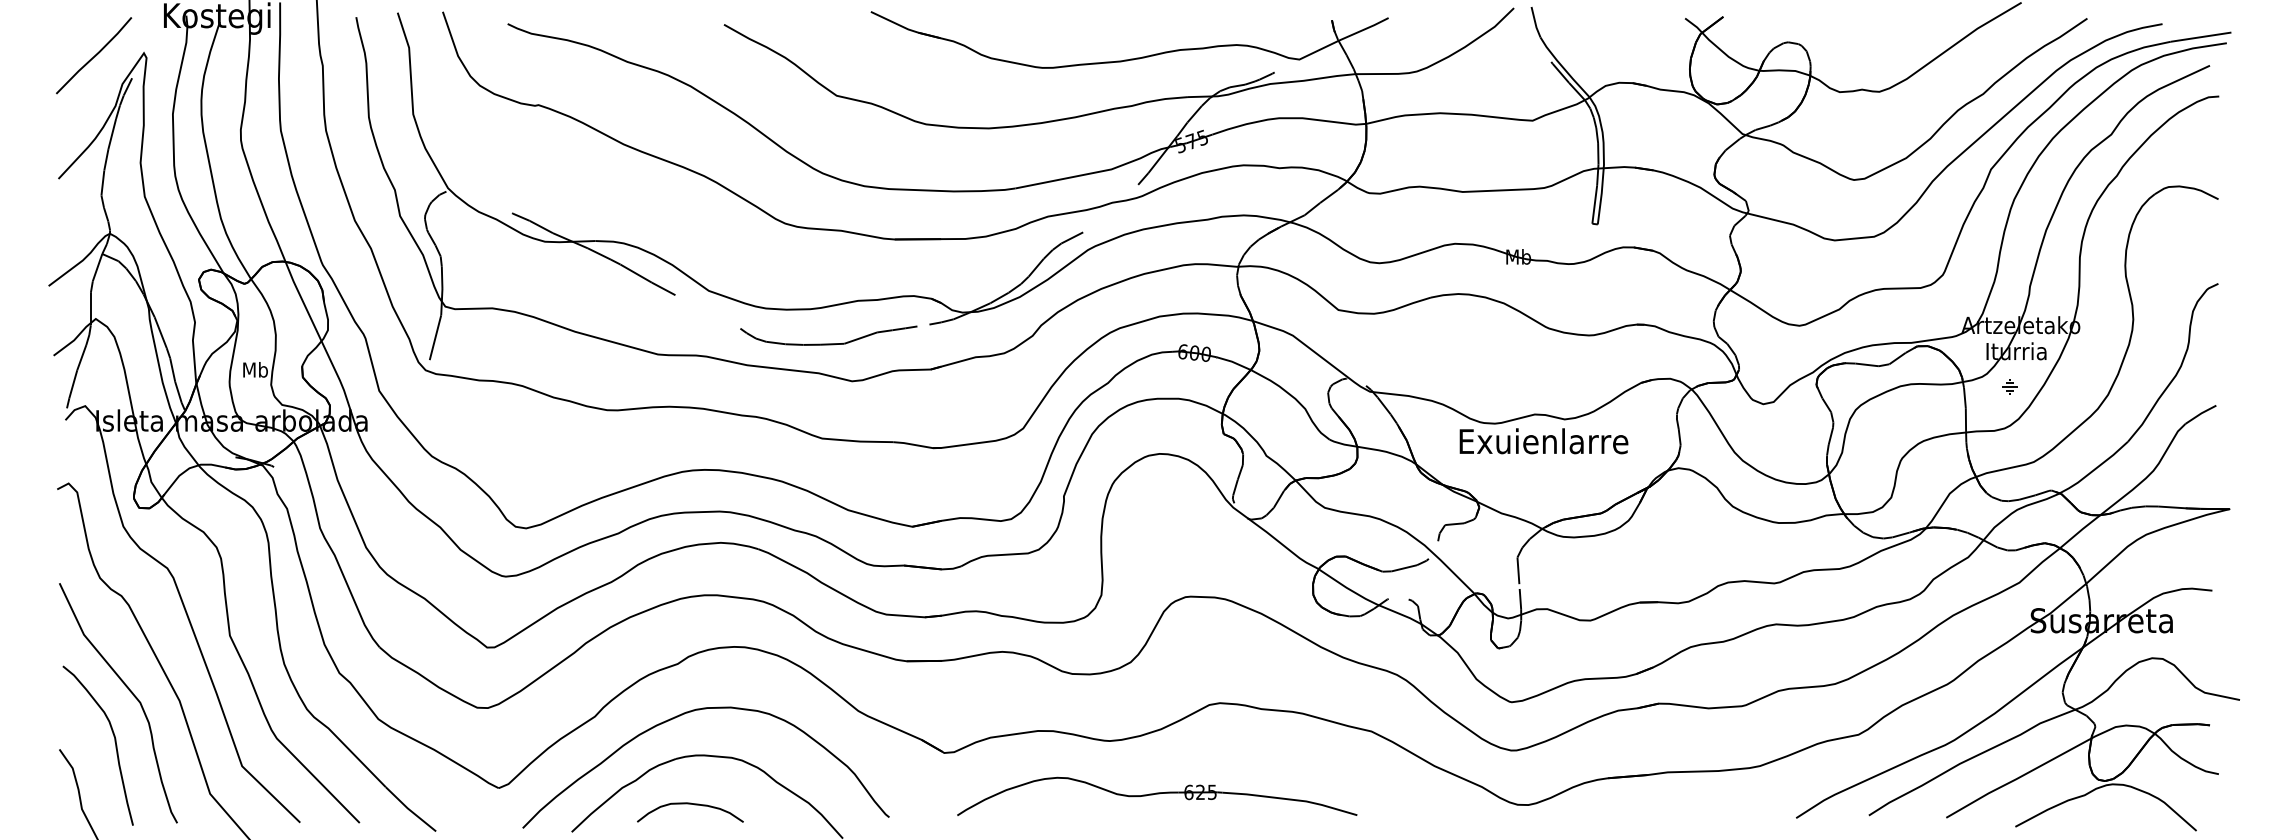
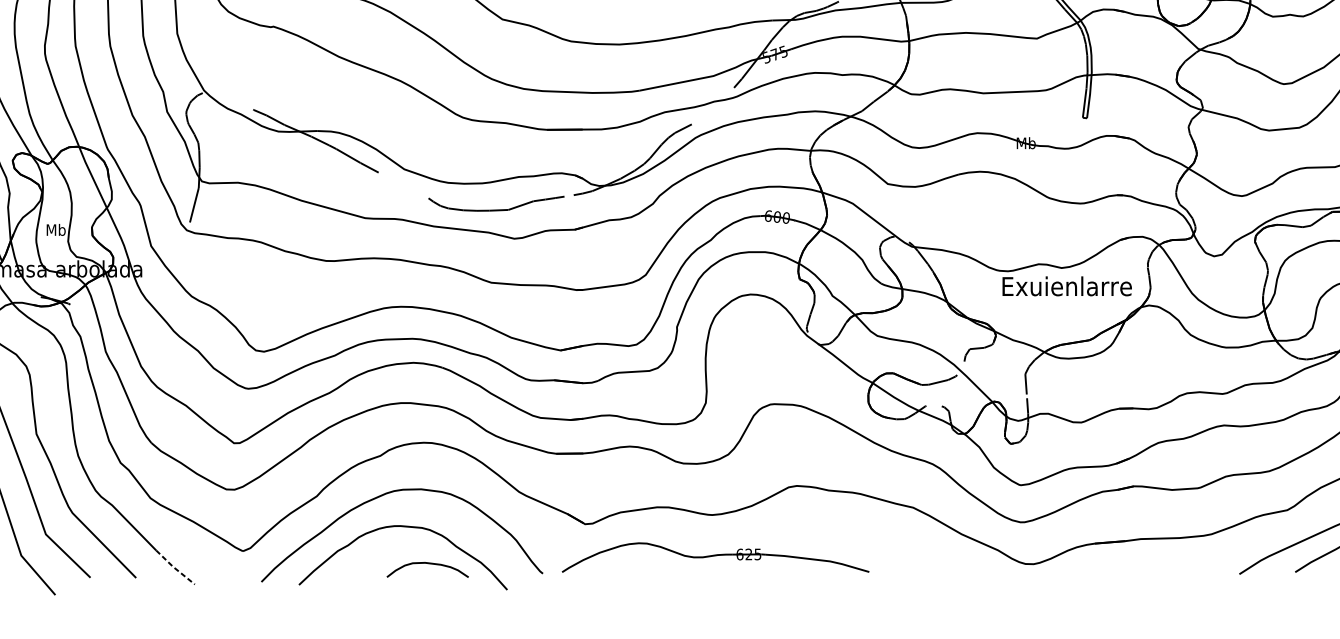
text: (1543, 441) -> (1066, 286), moved
part: (1157, 795) -> (715, 556), moved
curve: (690, 804) -> (427, 563), moved
line: (409, 810) -> (174, 568), solid -> dashed

